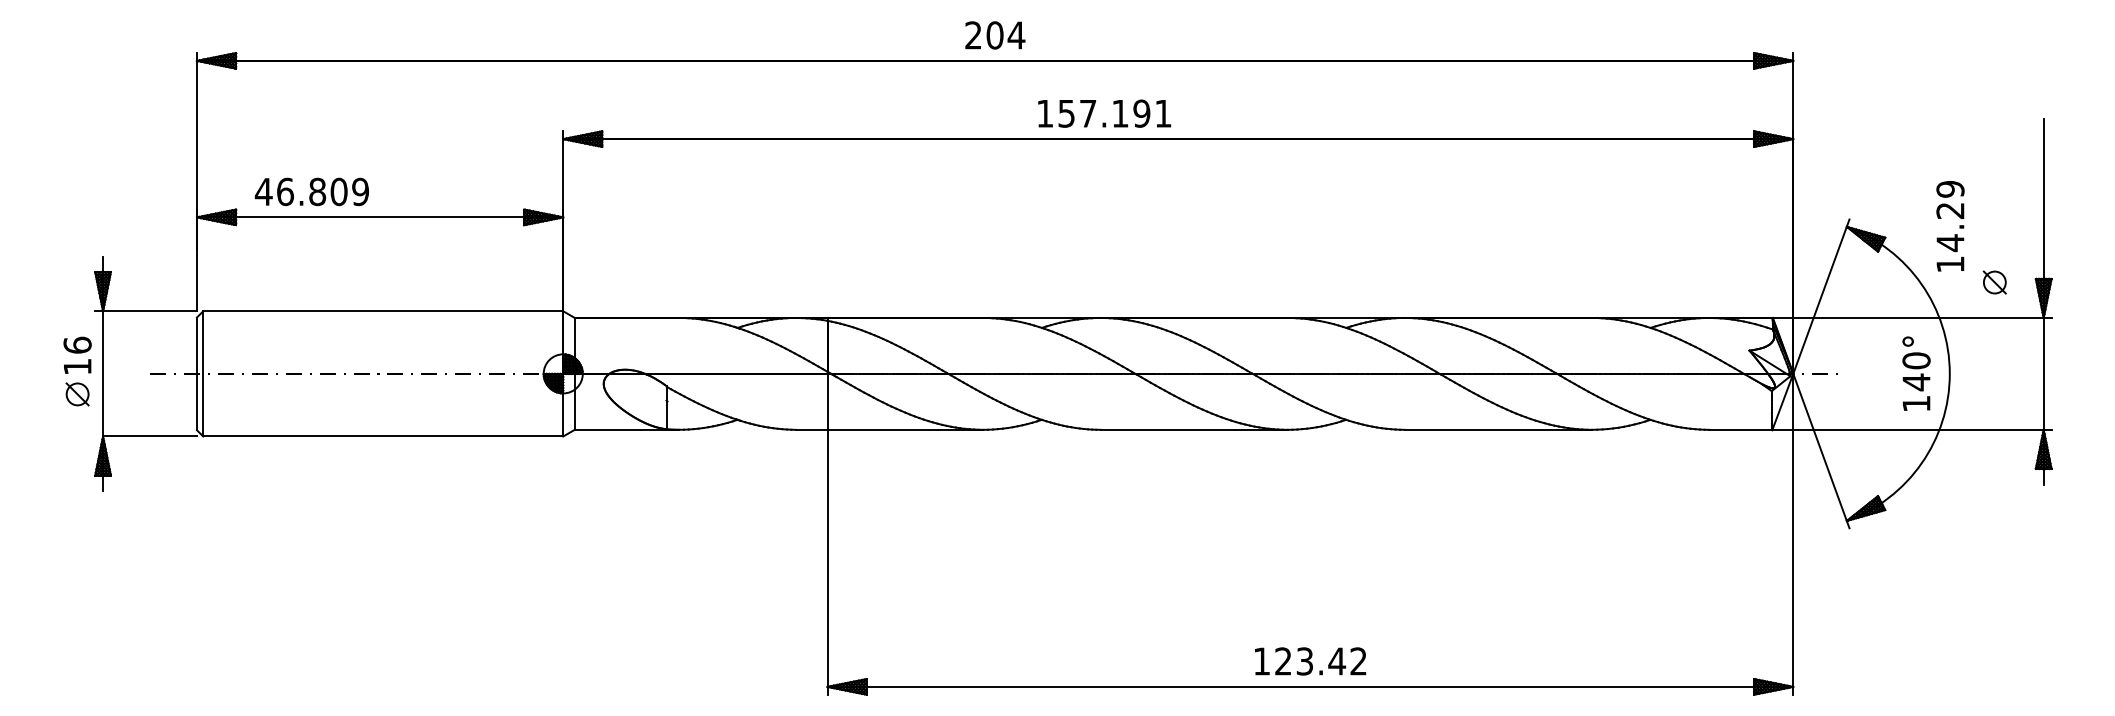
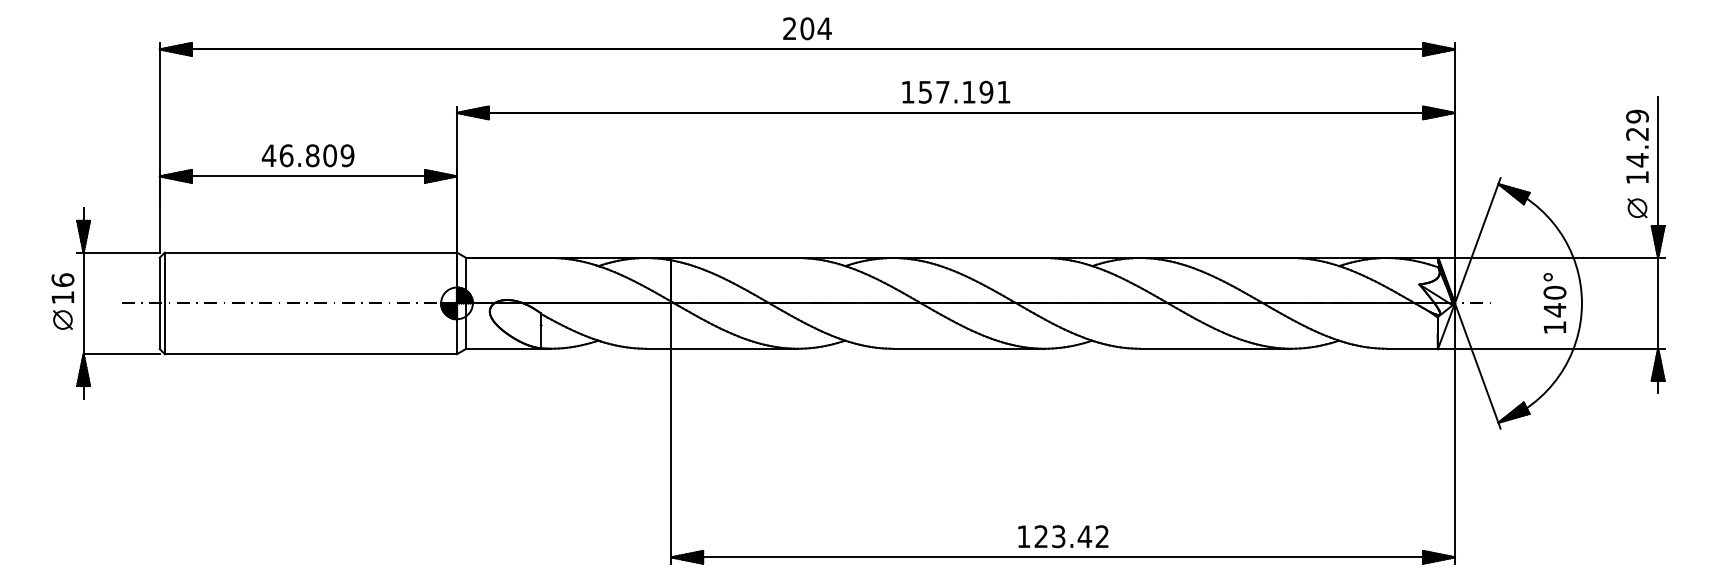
text: (1104, 112) -> (956, 91), moved
text: (311, 191) -> (307, 155), moved
text: (1950, 226) -> (1637, 146), moved
part: (1994, 282) -> (1637, 208), moved

